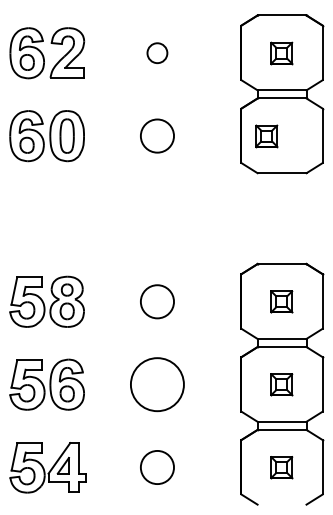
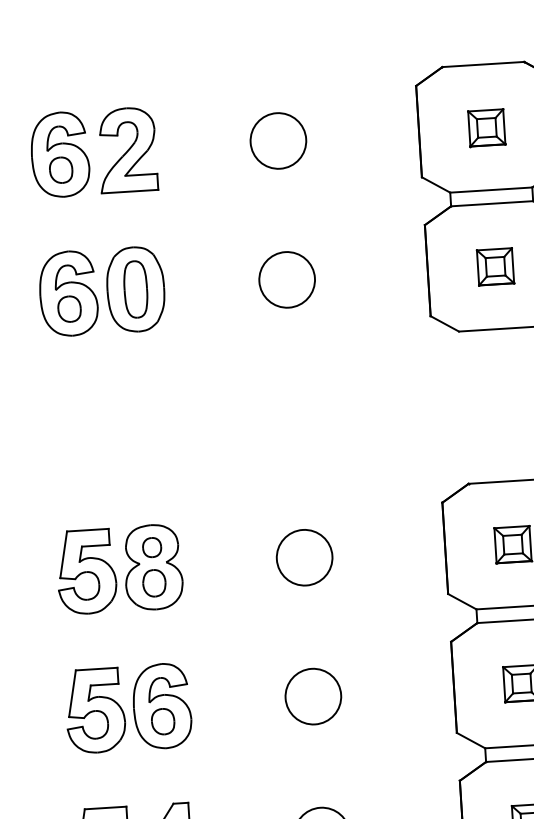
circle: (157, 52) -> (278, 139), size x1.67
part: (266, 136) -> (495, 267), moved
circle: (157, 384) -> (313, 696), size x0.62

